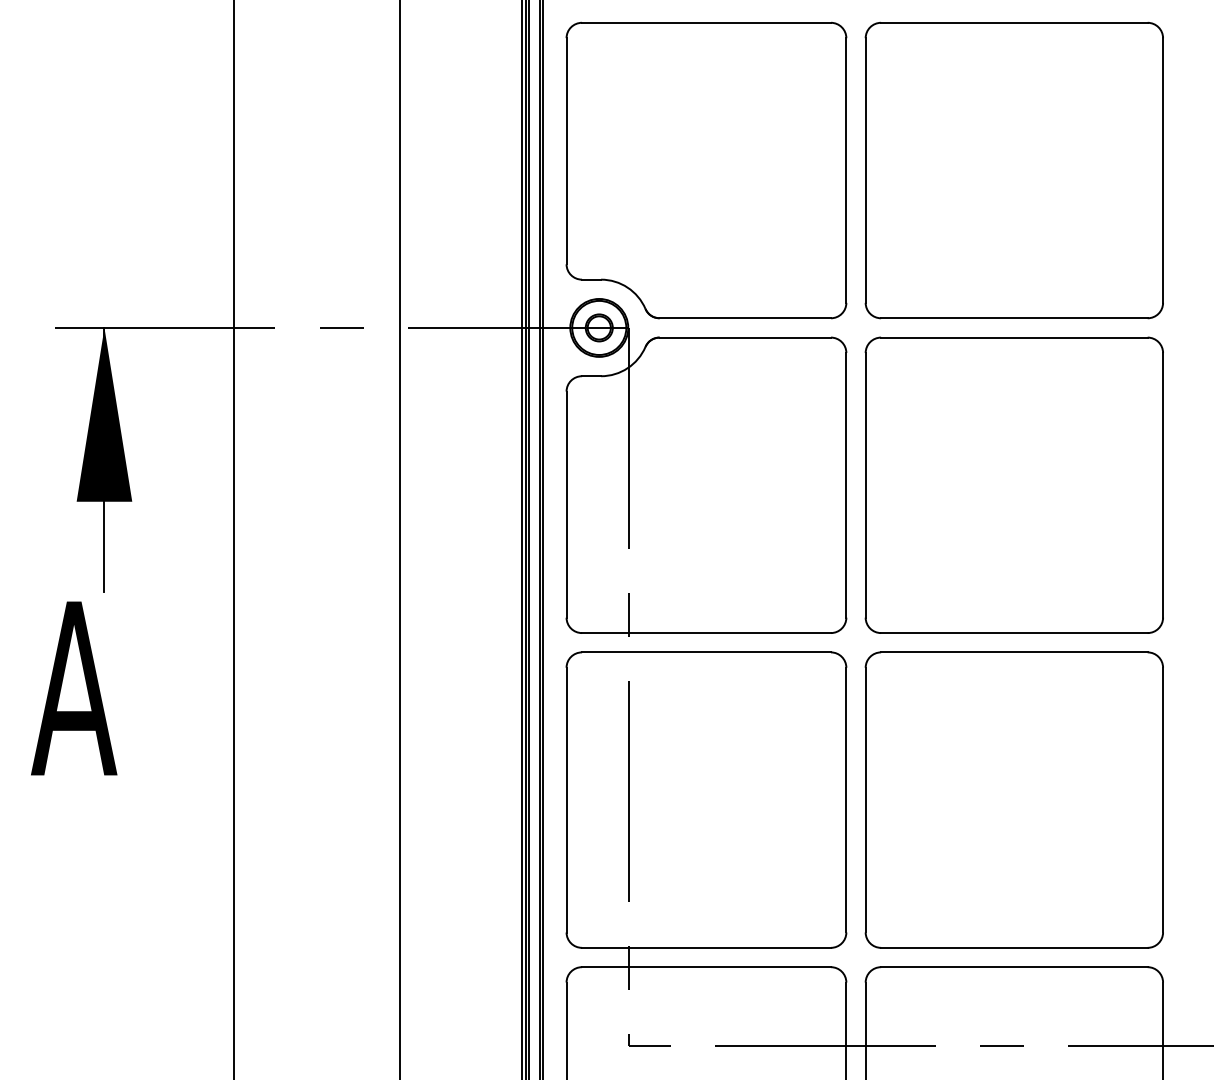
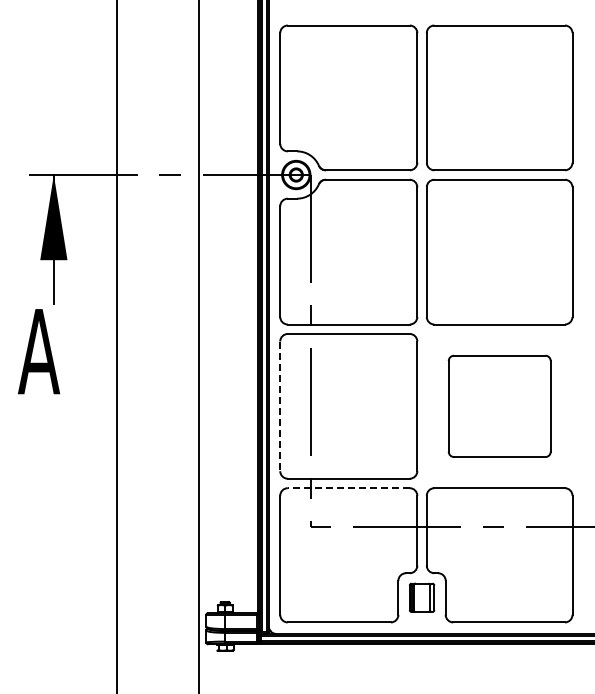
line: (567, 800) -> (280, 406), solid -> dashed
part: (1014, 800) -> (499, 406), size x0.7
line: (705, 967) -> (348, 488), solid -> dashed

